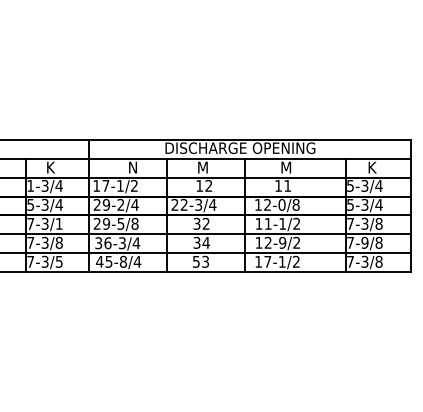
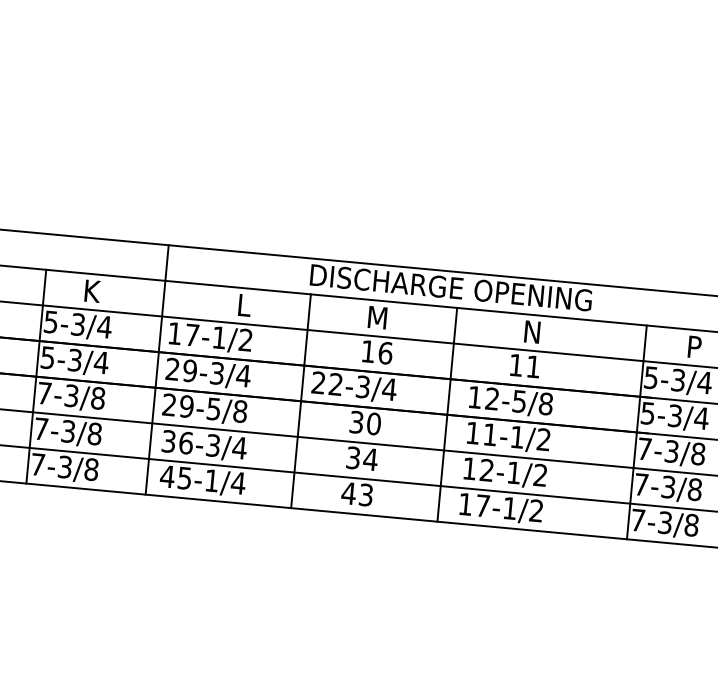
text: (132, 167) -> (245, 305), N -> L
text: (287, 167) -> (536, 332), M -> N
text: (373, 167) -> (697, 347), K -> P
text: (30, 185) -> (50, 321), 1-3/4 -> 5-3/4
text: (208, 185) -> (384, 352), 12 -> 16
text: (120, 204) -> (216, 372), 29-2/4 -> 29-3/4
text: (281, 204) -> (518, 400), 12-0/8 -> 12-5/8
text: (58, 223) -> (96, 397), 7-3/1 -> 7-3/8
text: (205, 223) -> (372, 423), 32 -> 30
text: (282, 242) -> (513, 472), 12-9/2 -> 12-1/2
text: (364, 242) -> (667, 486), 7-9/8 -> 7-3/8
text: (58, 261) -> (90, 468), 7-3/5 -> 7-3/8
text: (123, 261) -> (212, 480), 45-8/4 -> 45-1/4
text: (196, 261) -> (349, 492), 53 -> 43

